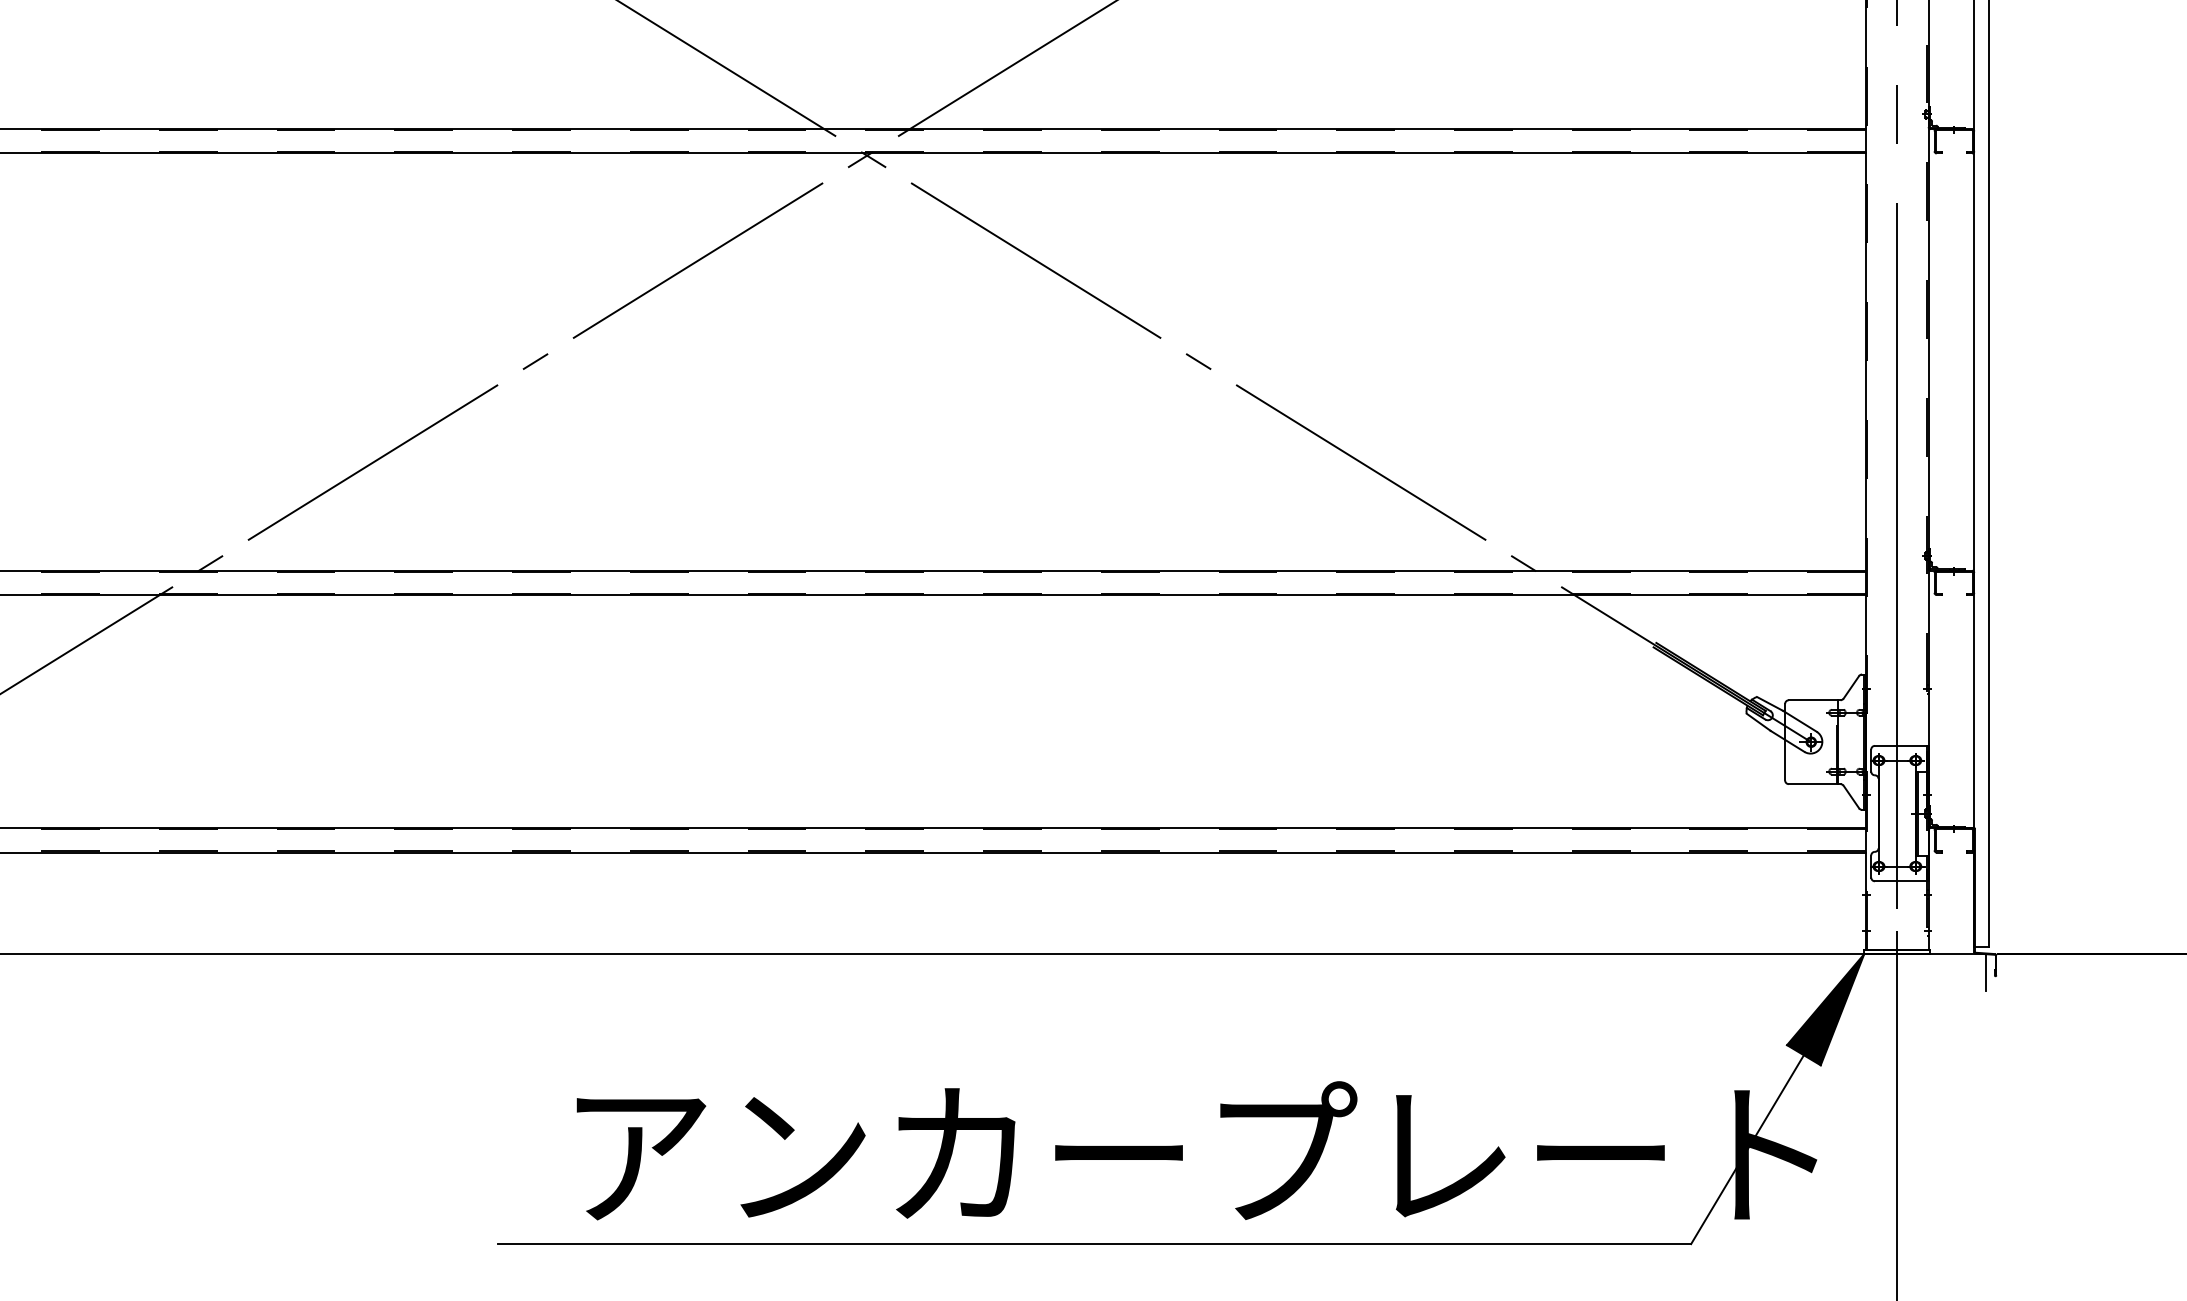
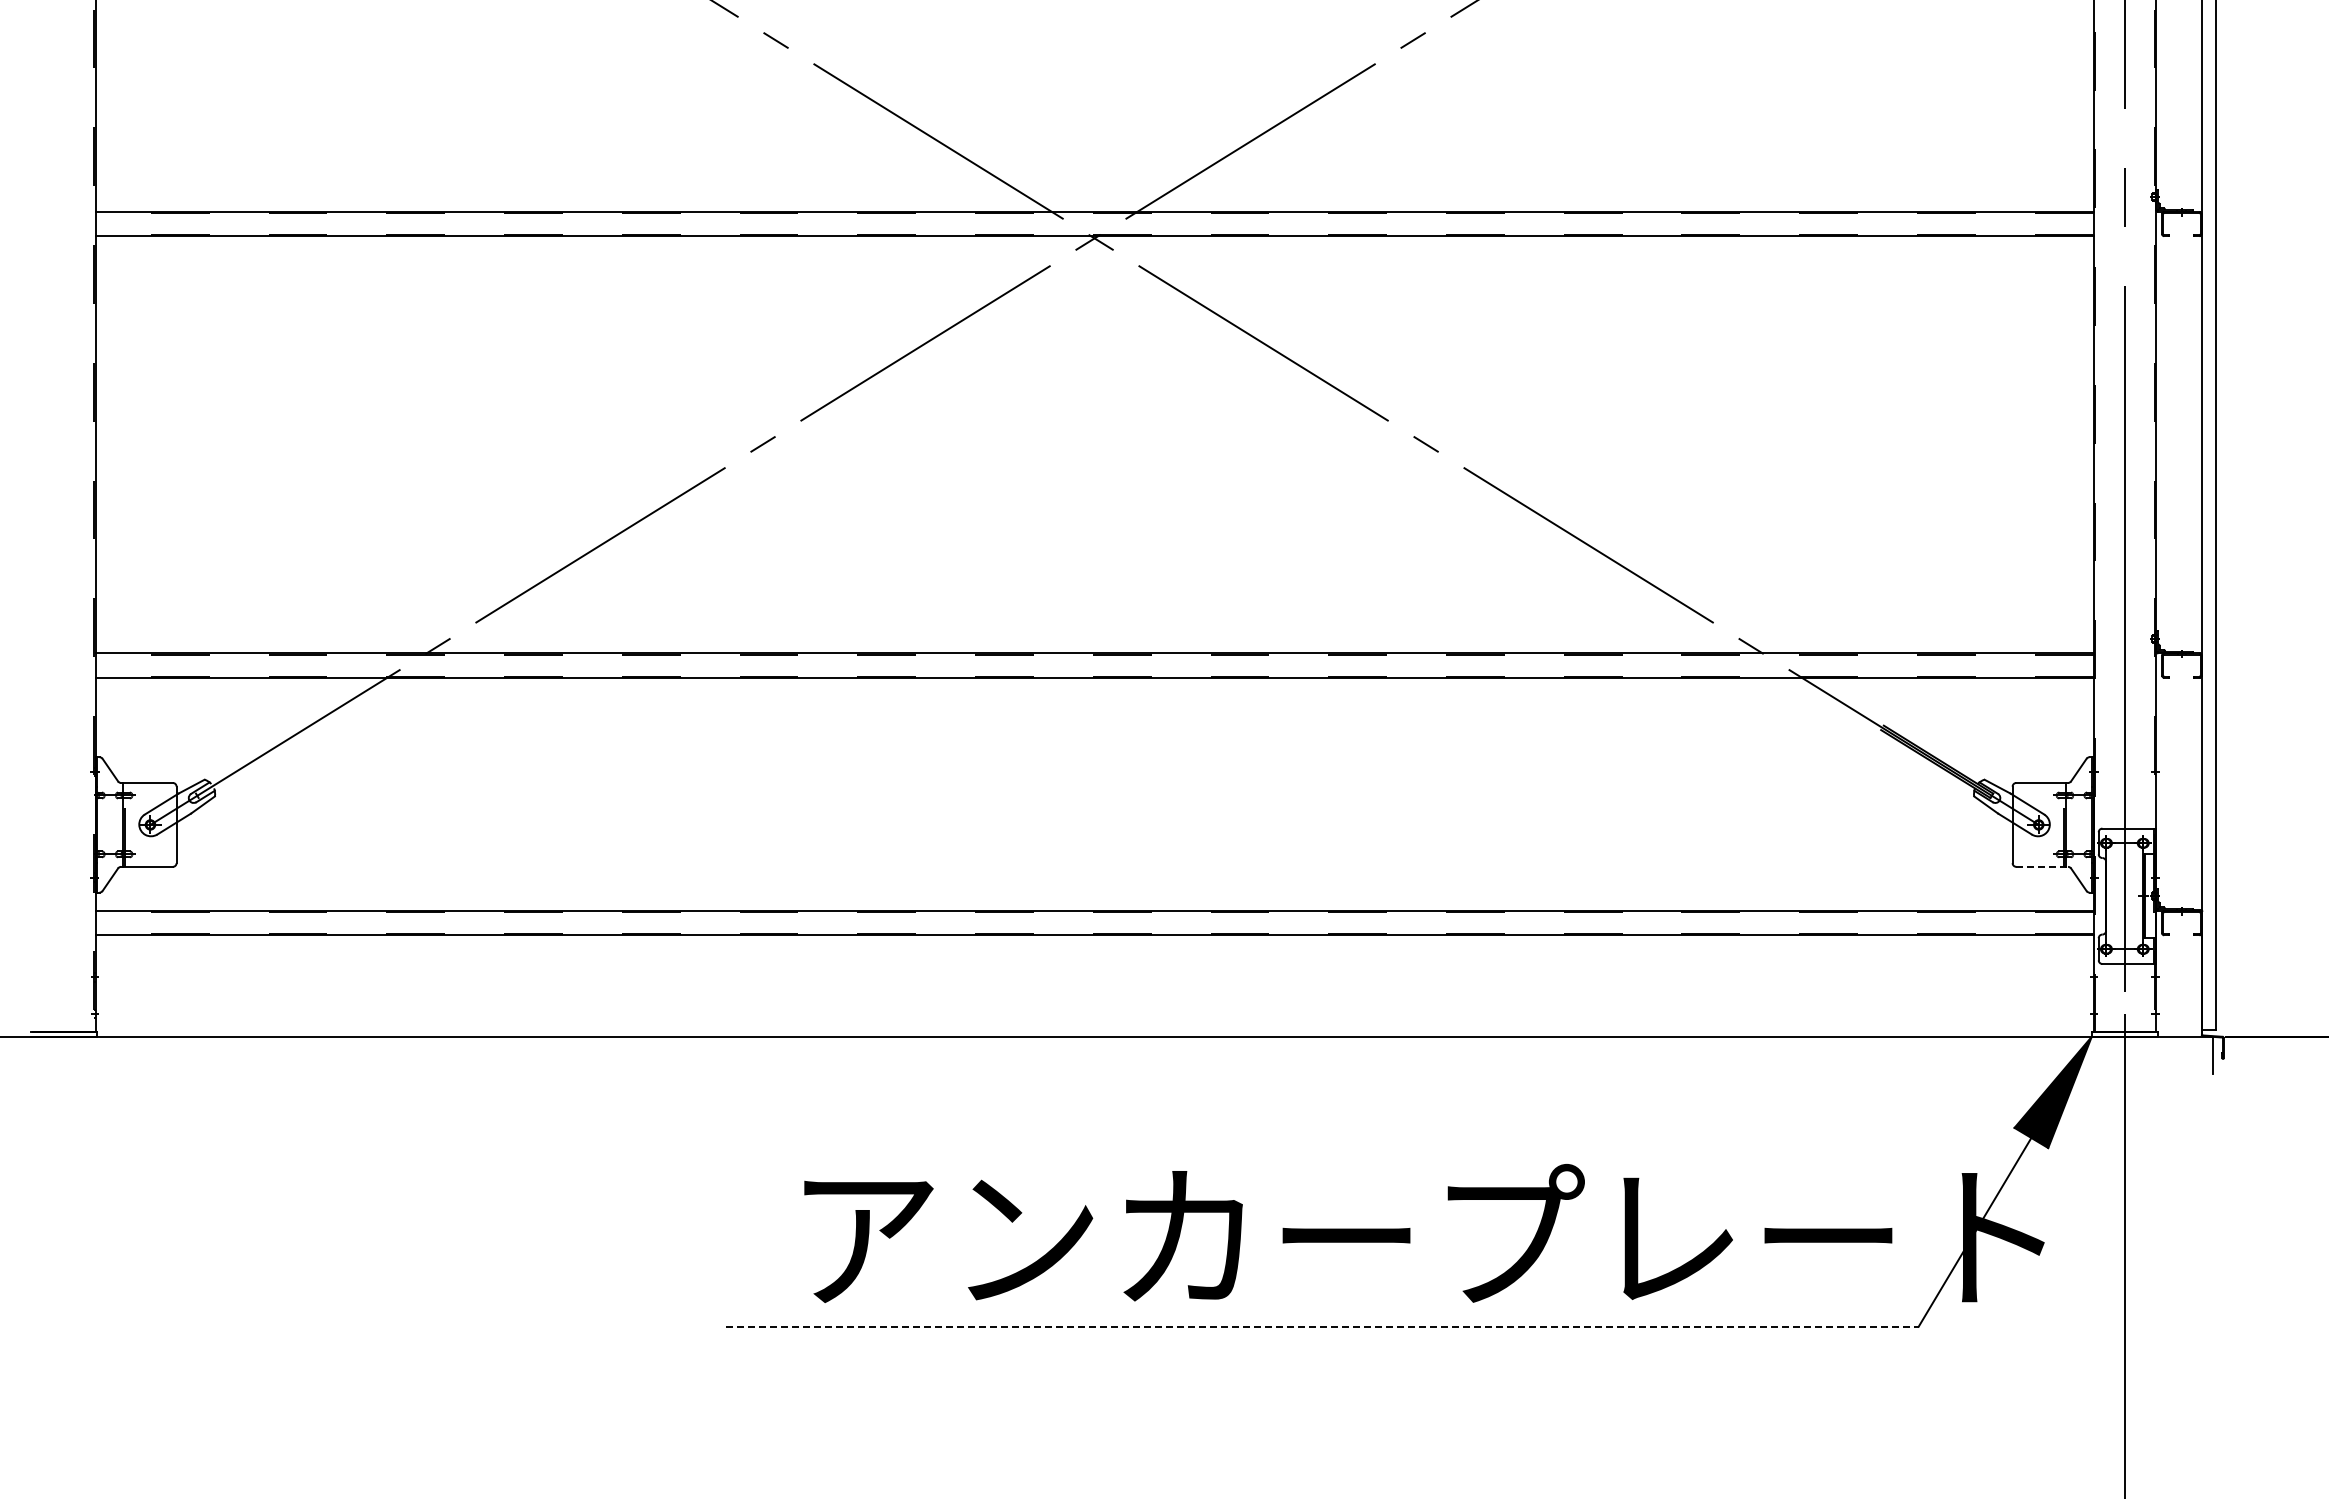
line: (1815, 783) -> (2042, 866), solid -> dashed
line: (1095, 1243) -> (1322, 1326), solid -> dashed

